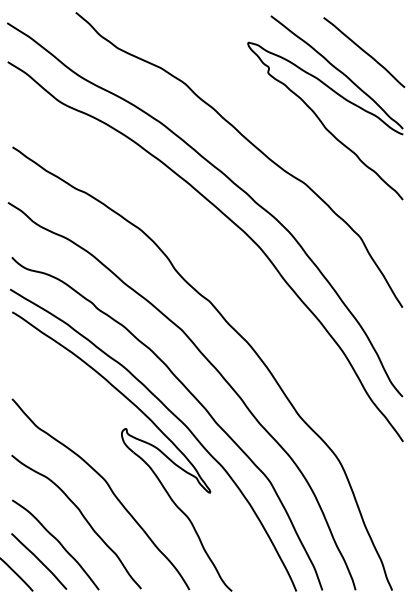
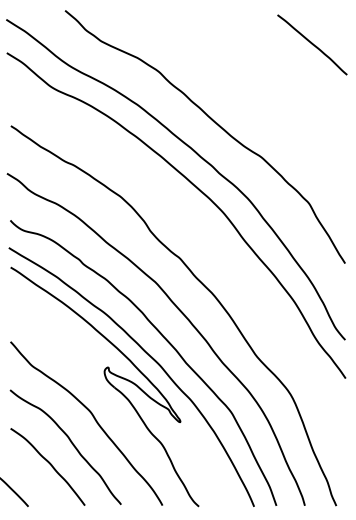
part: (315, 112) -> (270, 96), removed
curve: (39, 561) -> (34, 481), removed

